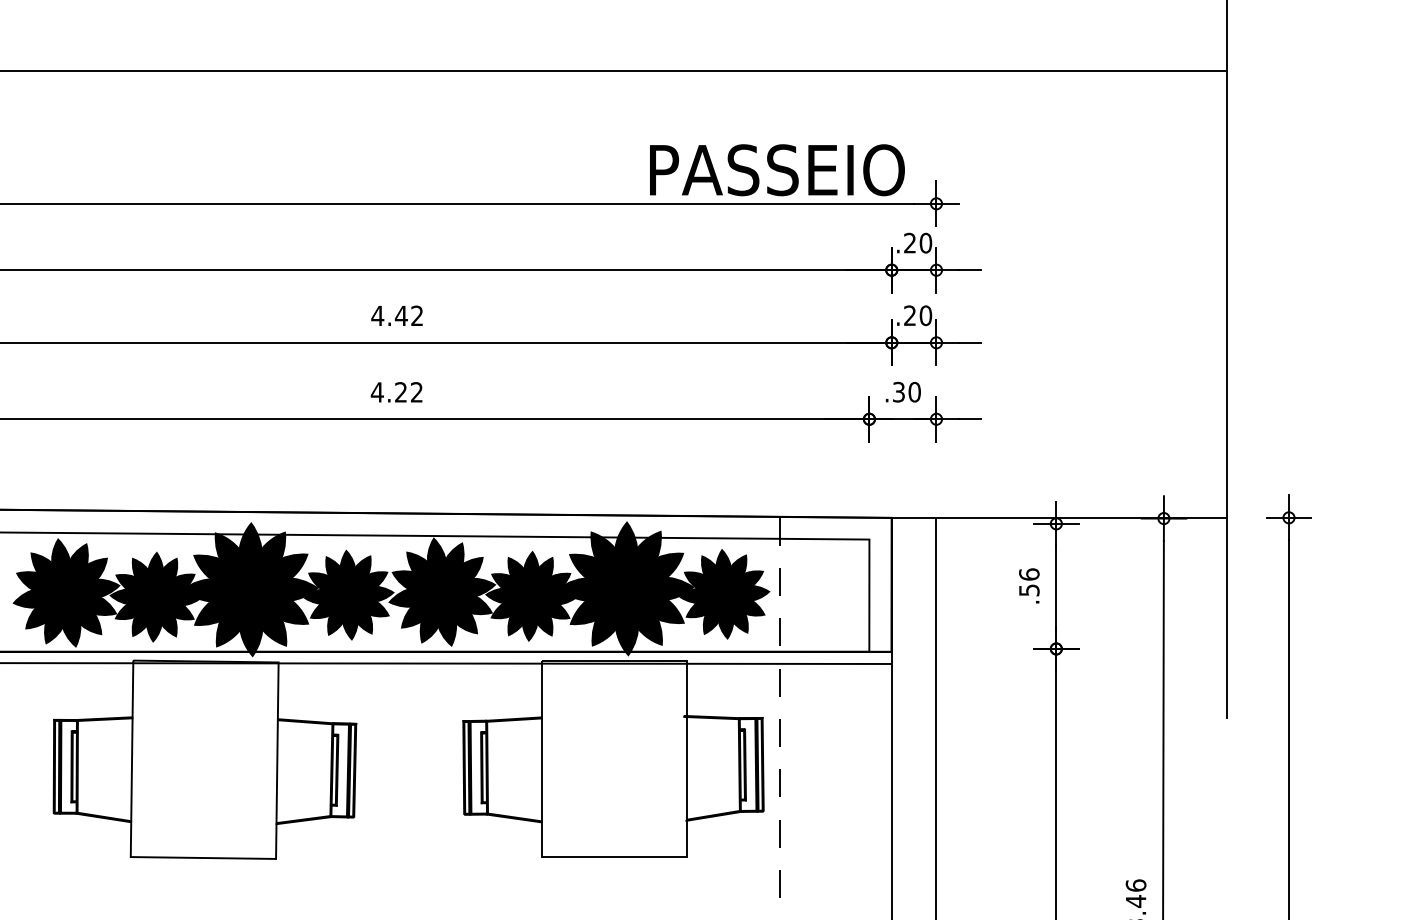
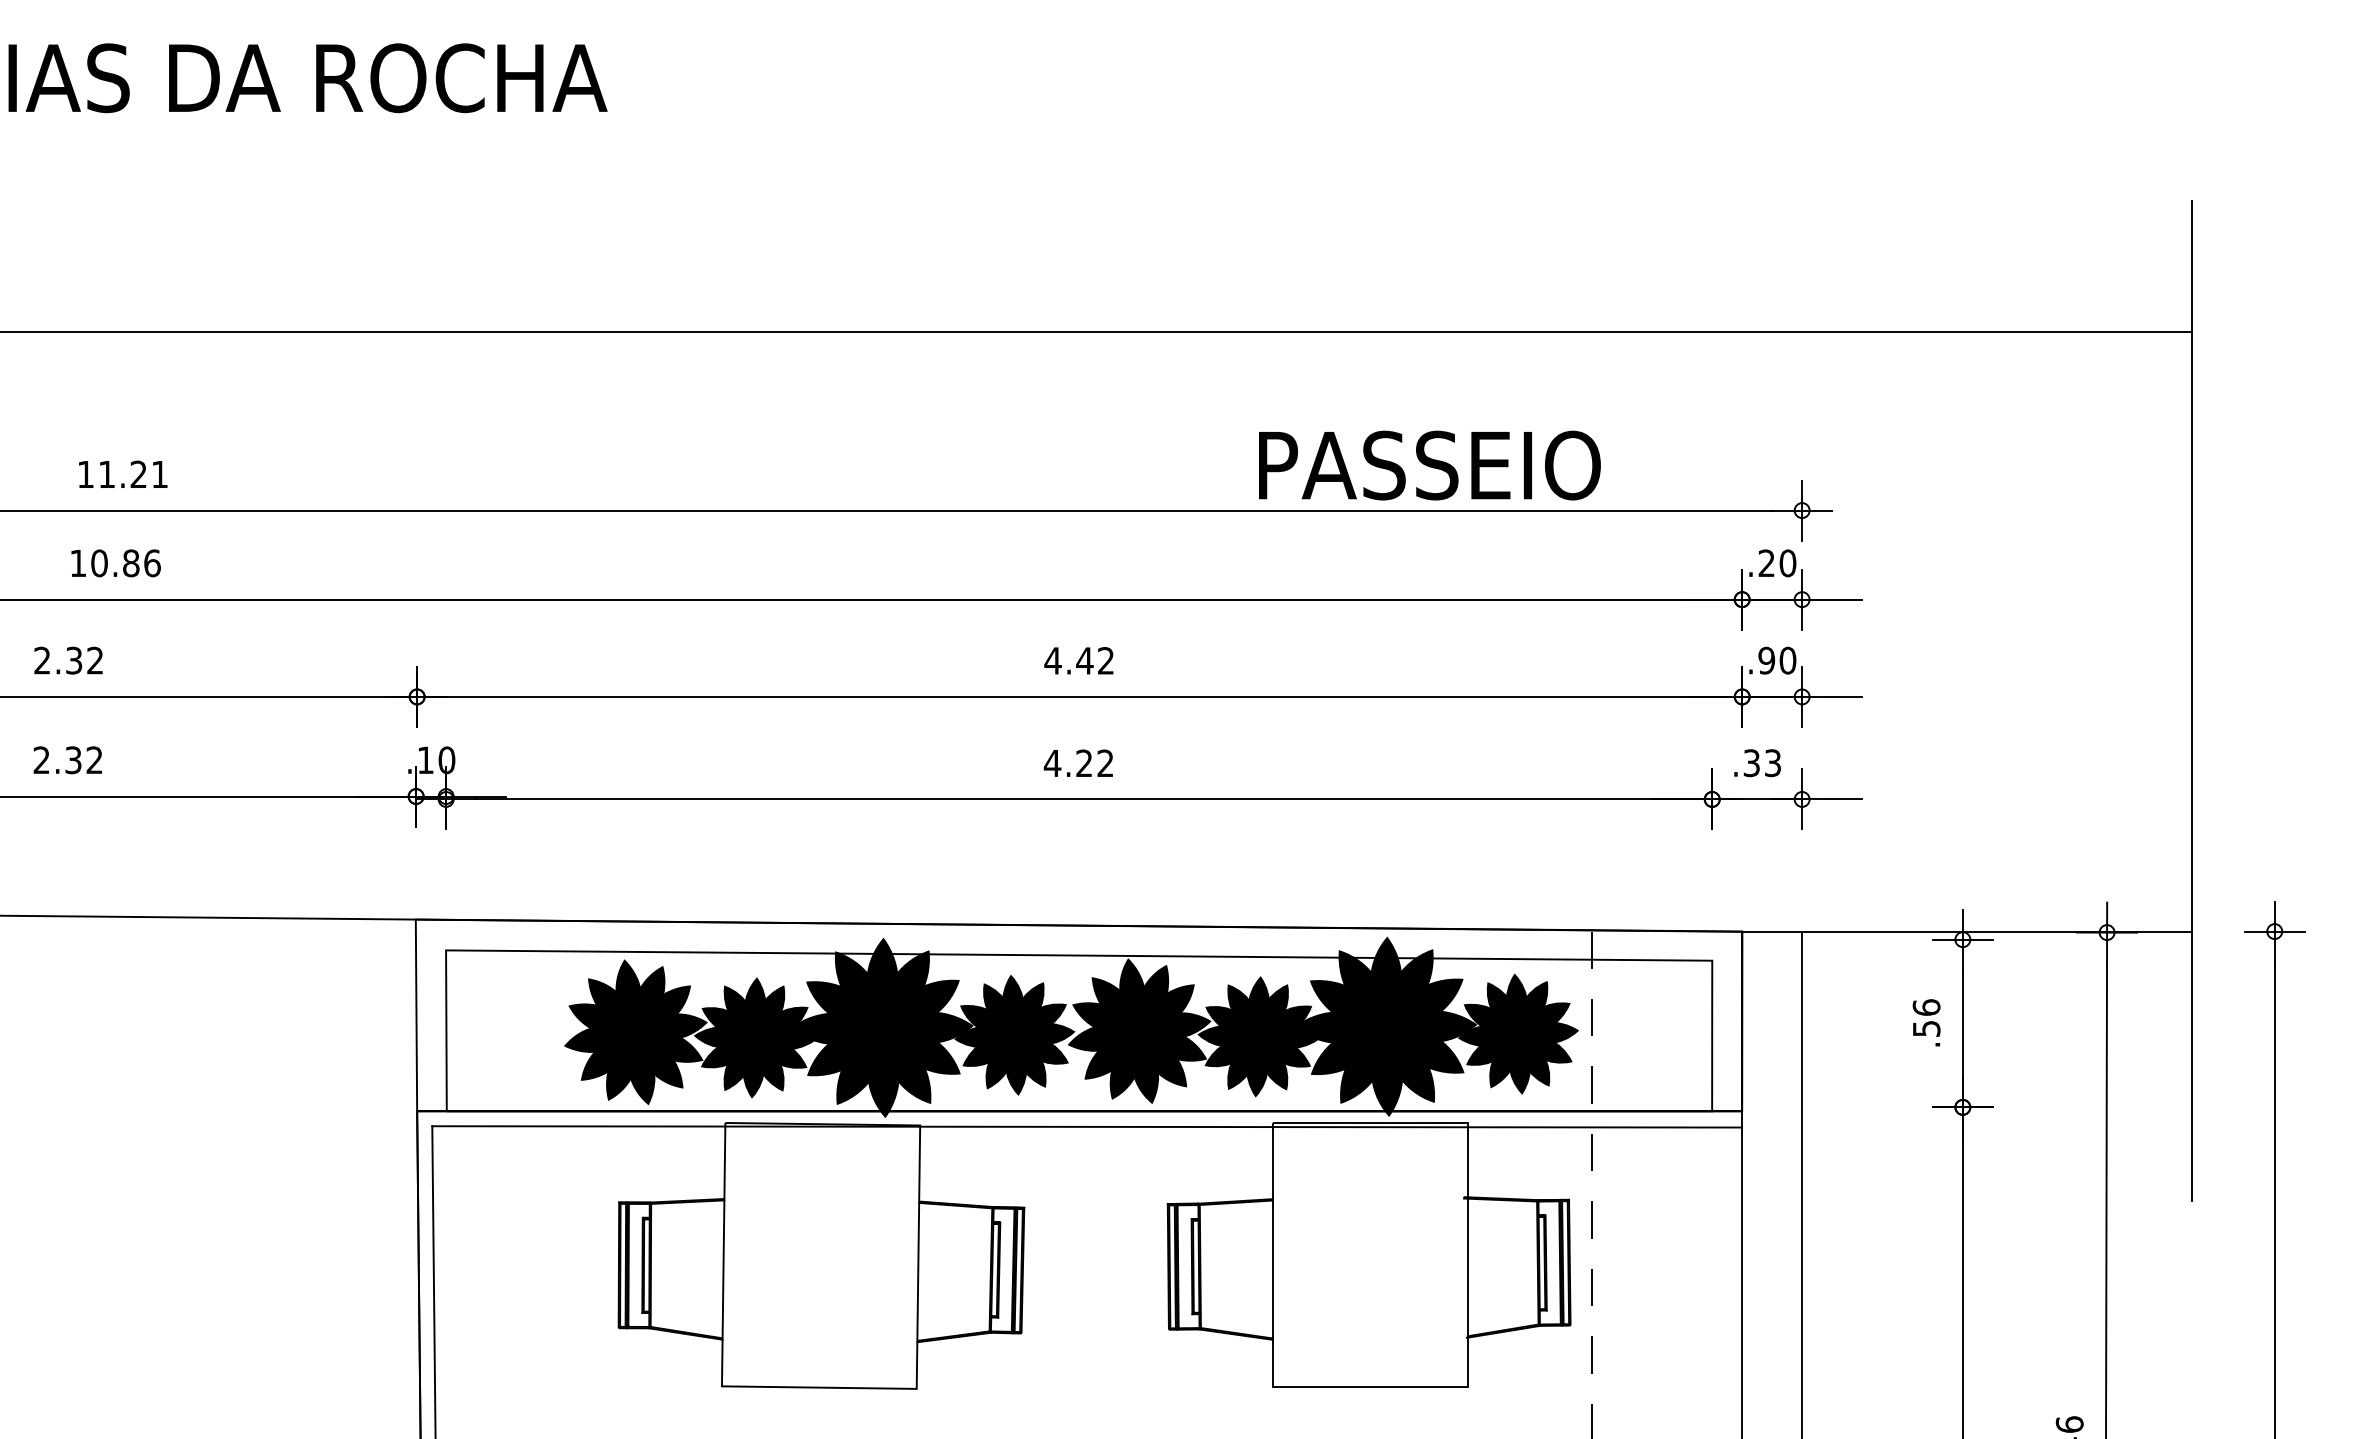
text: (777, 170) -> (1429, 465), moved
text: (909, 315) -> (1766, 660), .20 -> .90
text: (914, 392) -> (1772, 763), .30 -> .33

